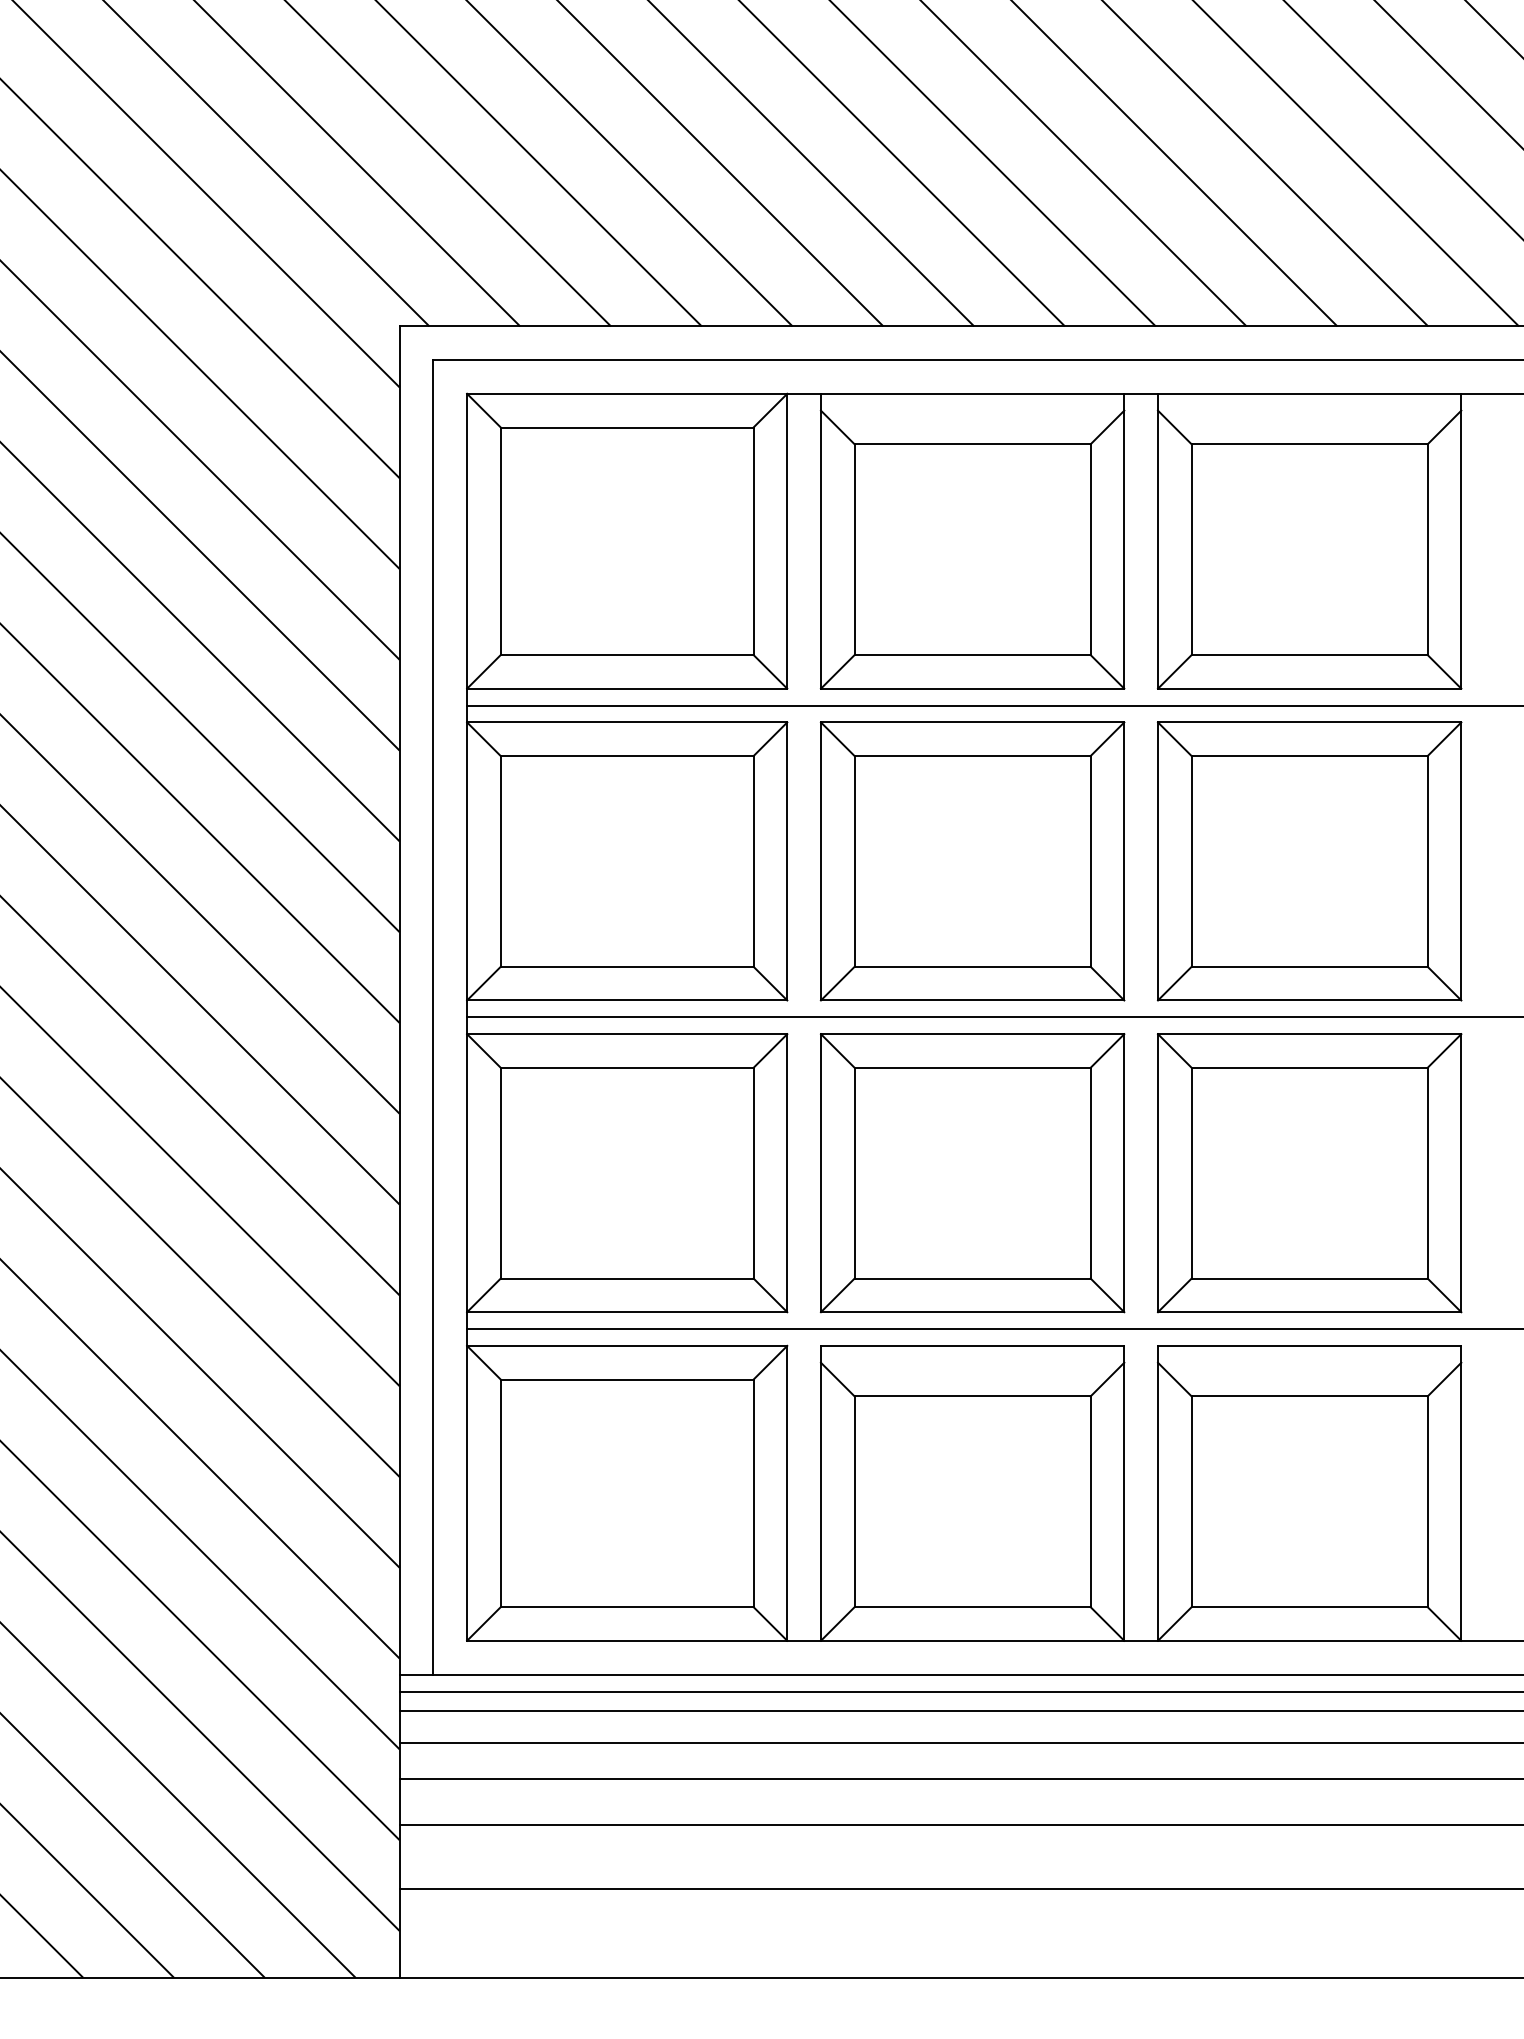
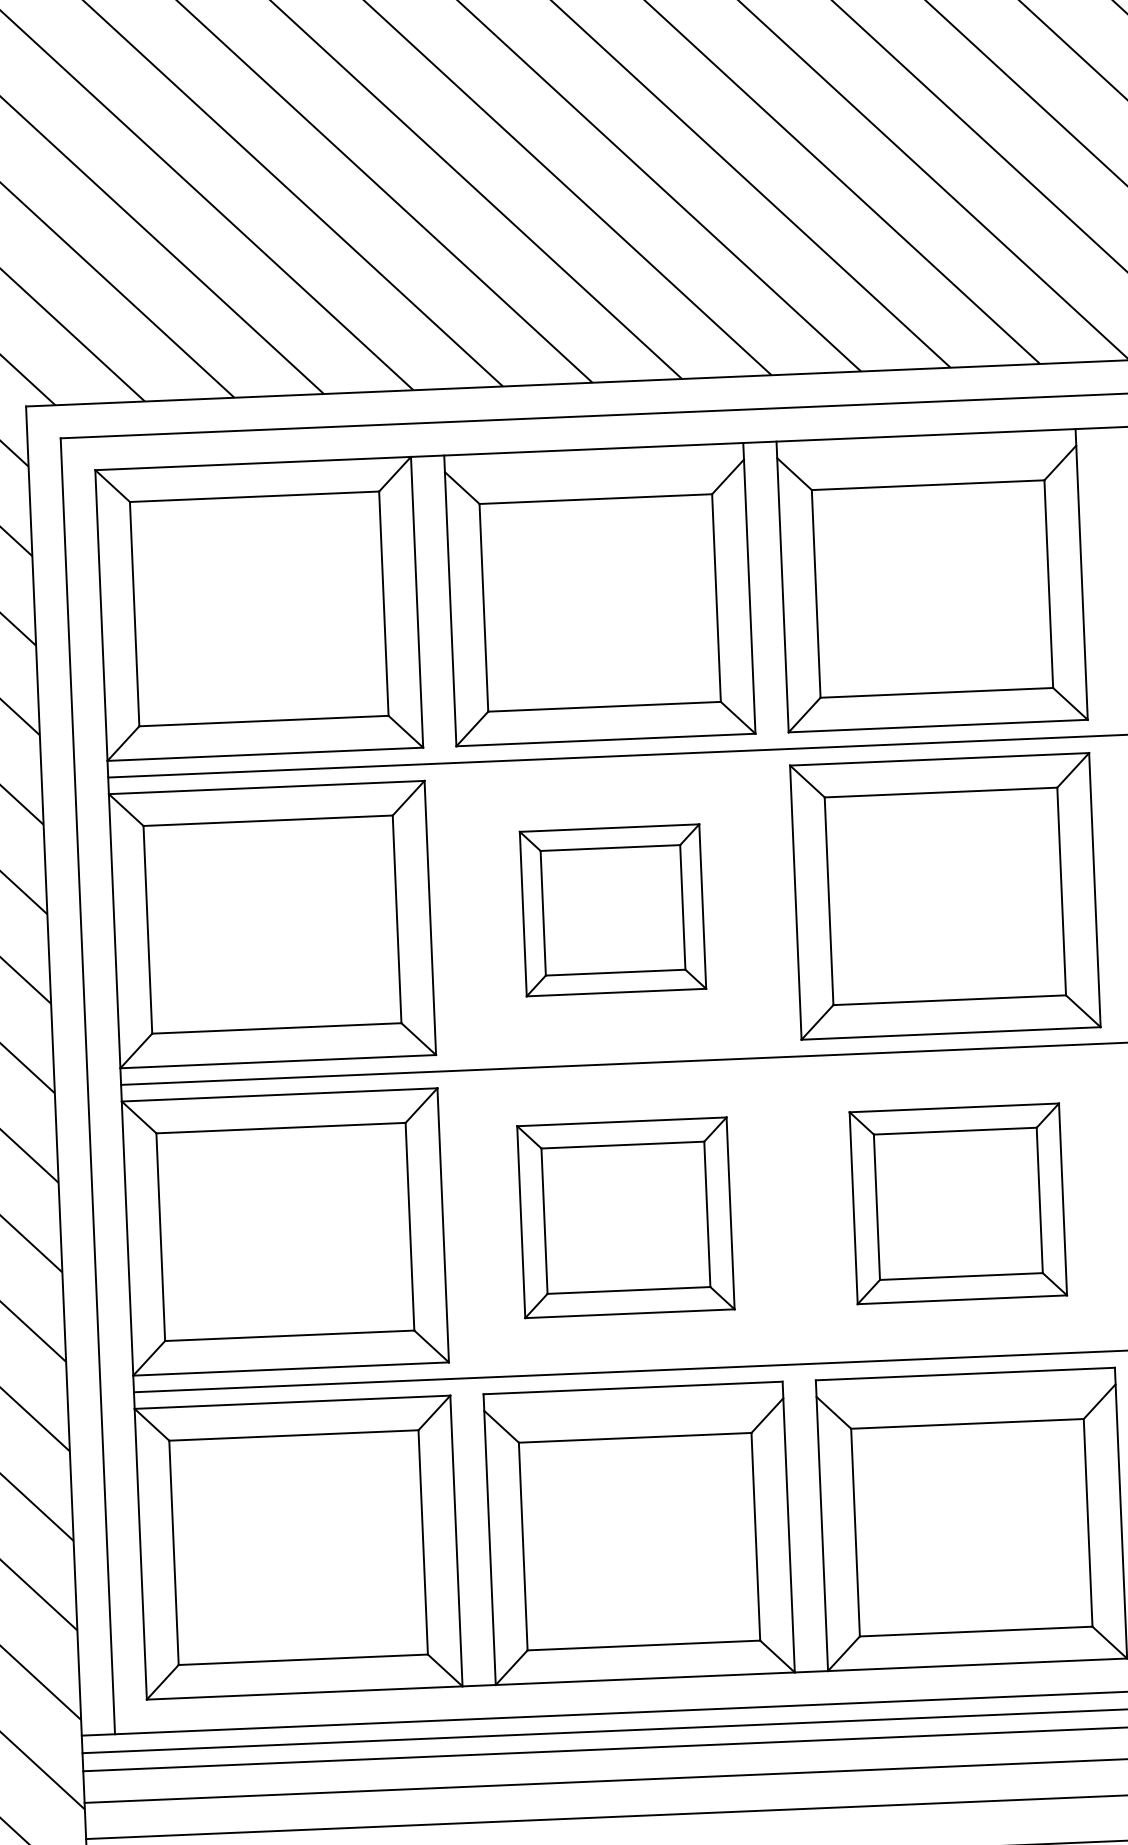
part: (972, 861) -> (612, 910), size x0.6
part: (972, 1173) -> (625, 1218), size x0.7
part: (1309, 1173) -> (958, 1204), size x0.7

